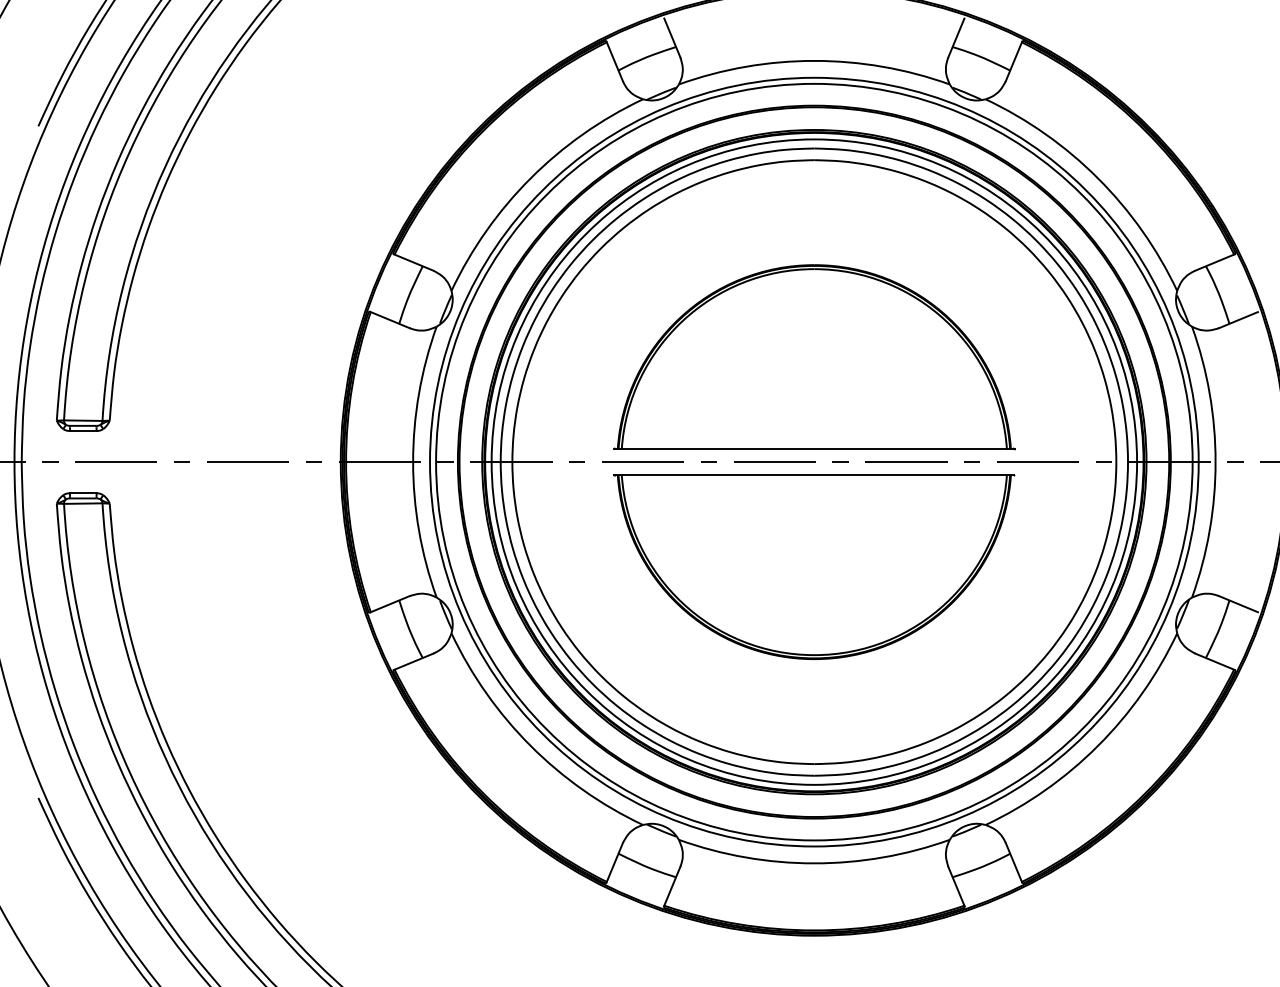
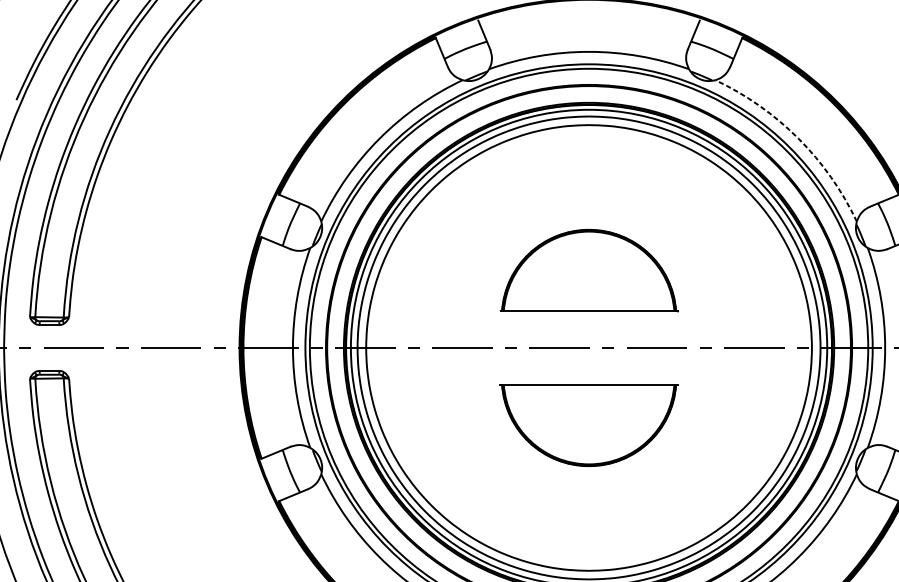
arc: (1098, 178) -> (798, 138), solid -> dashed
part: (814, 357) -> (589, 270), size x0.6
part: (814, 566) -> (589, 424), size x0.6

